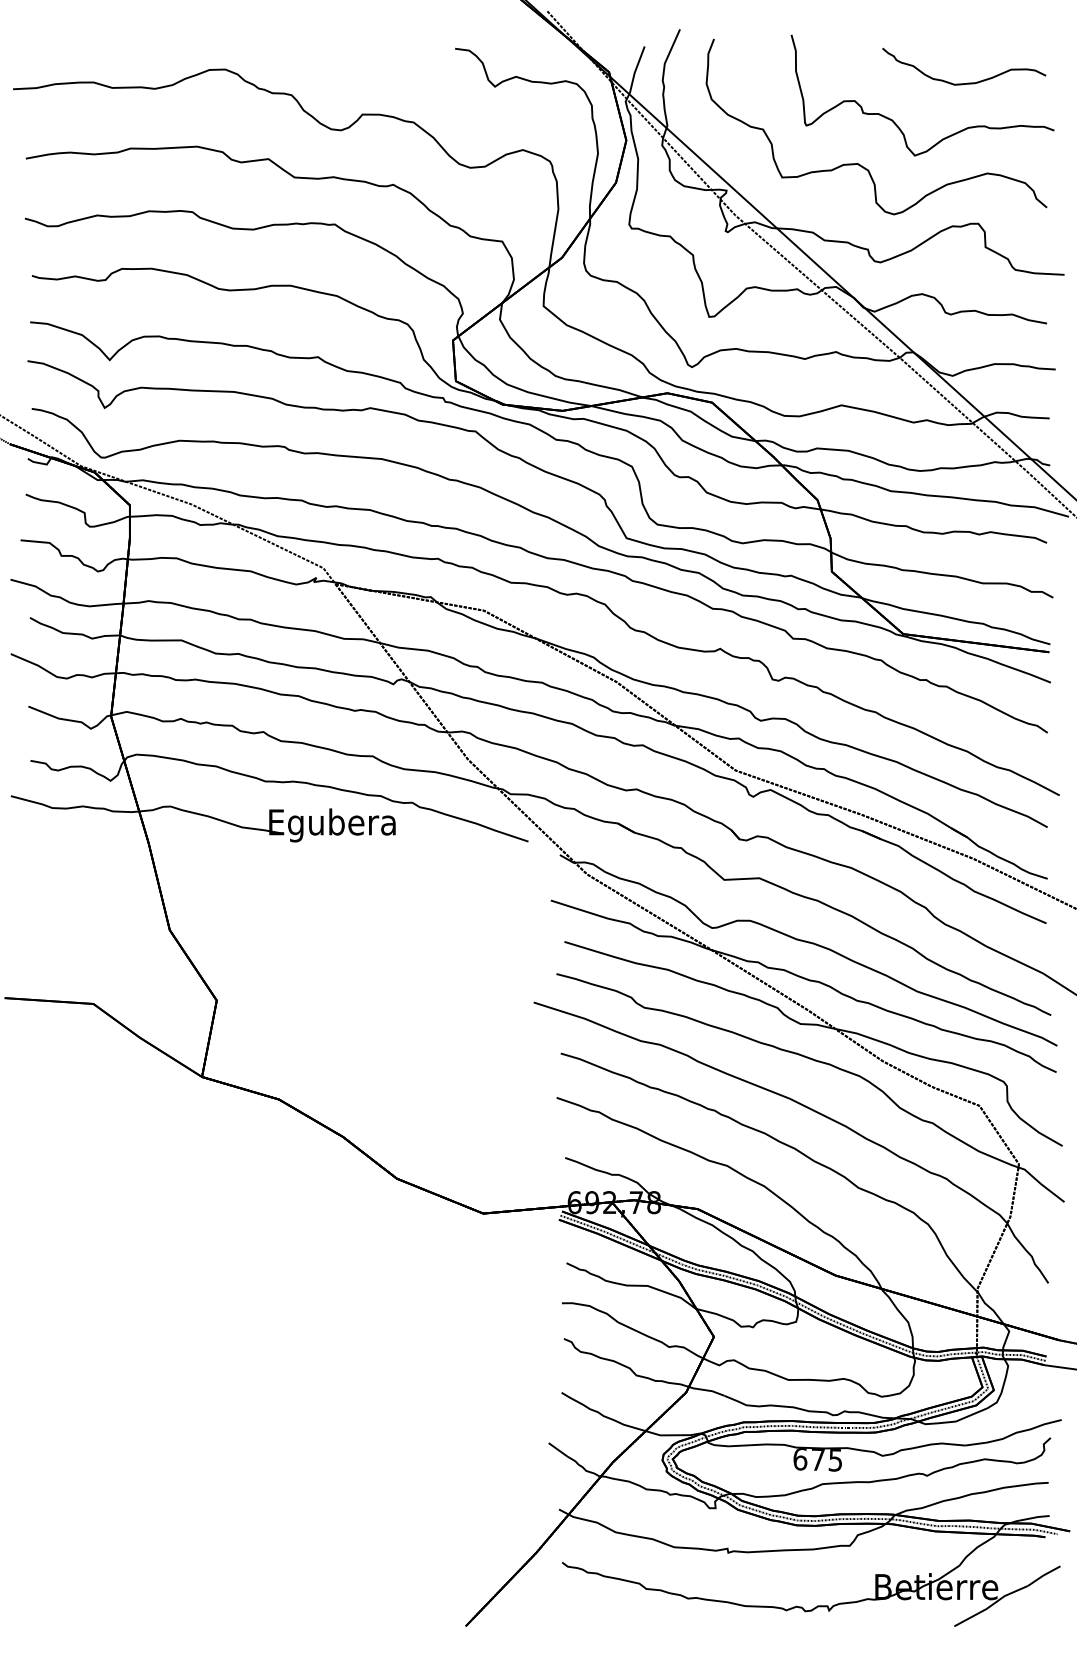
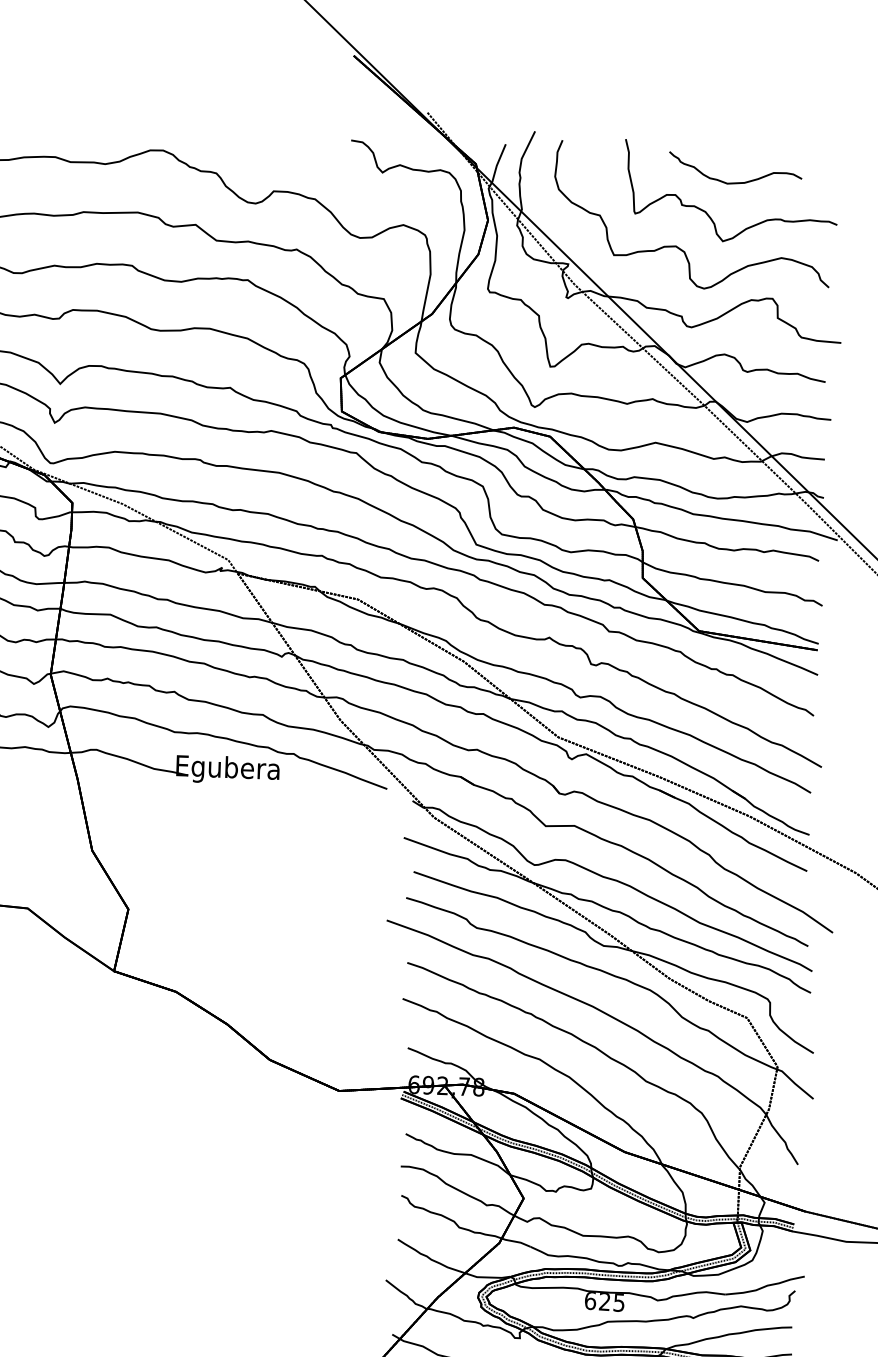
curve: (967, 82) -> (737, 182), moved
text: (817, 1459) -> (604, 1301), 675 -> 625

